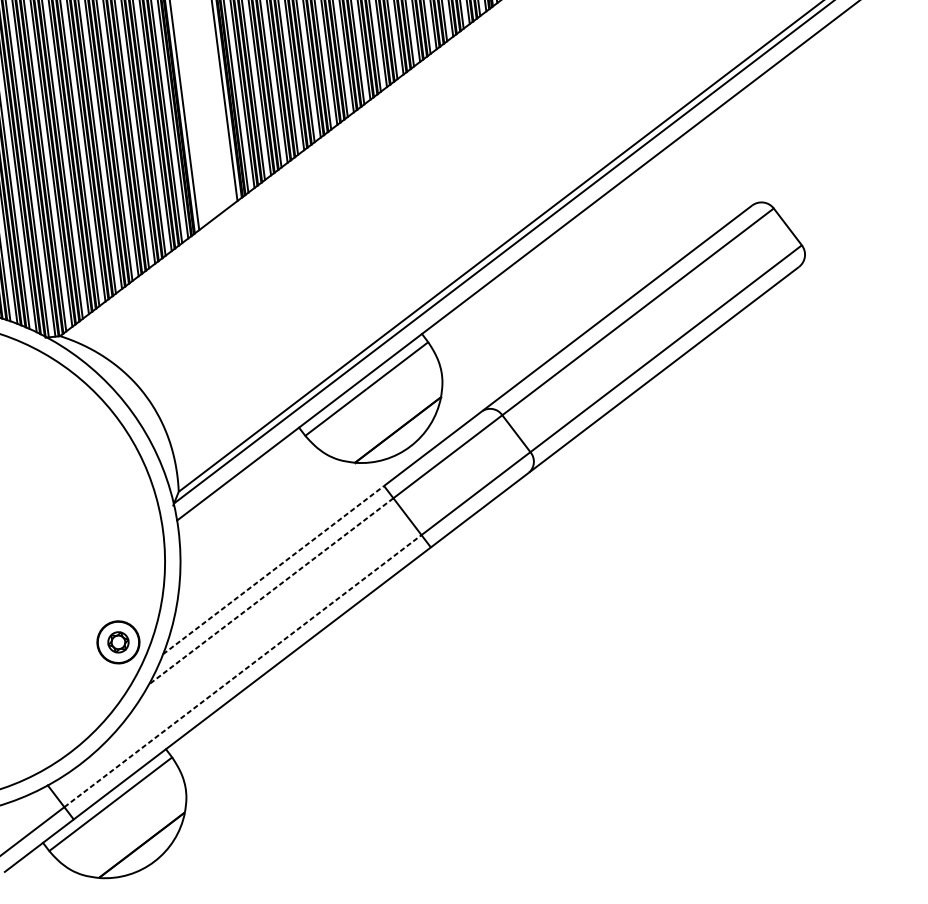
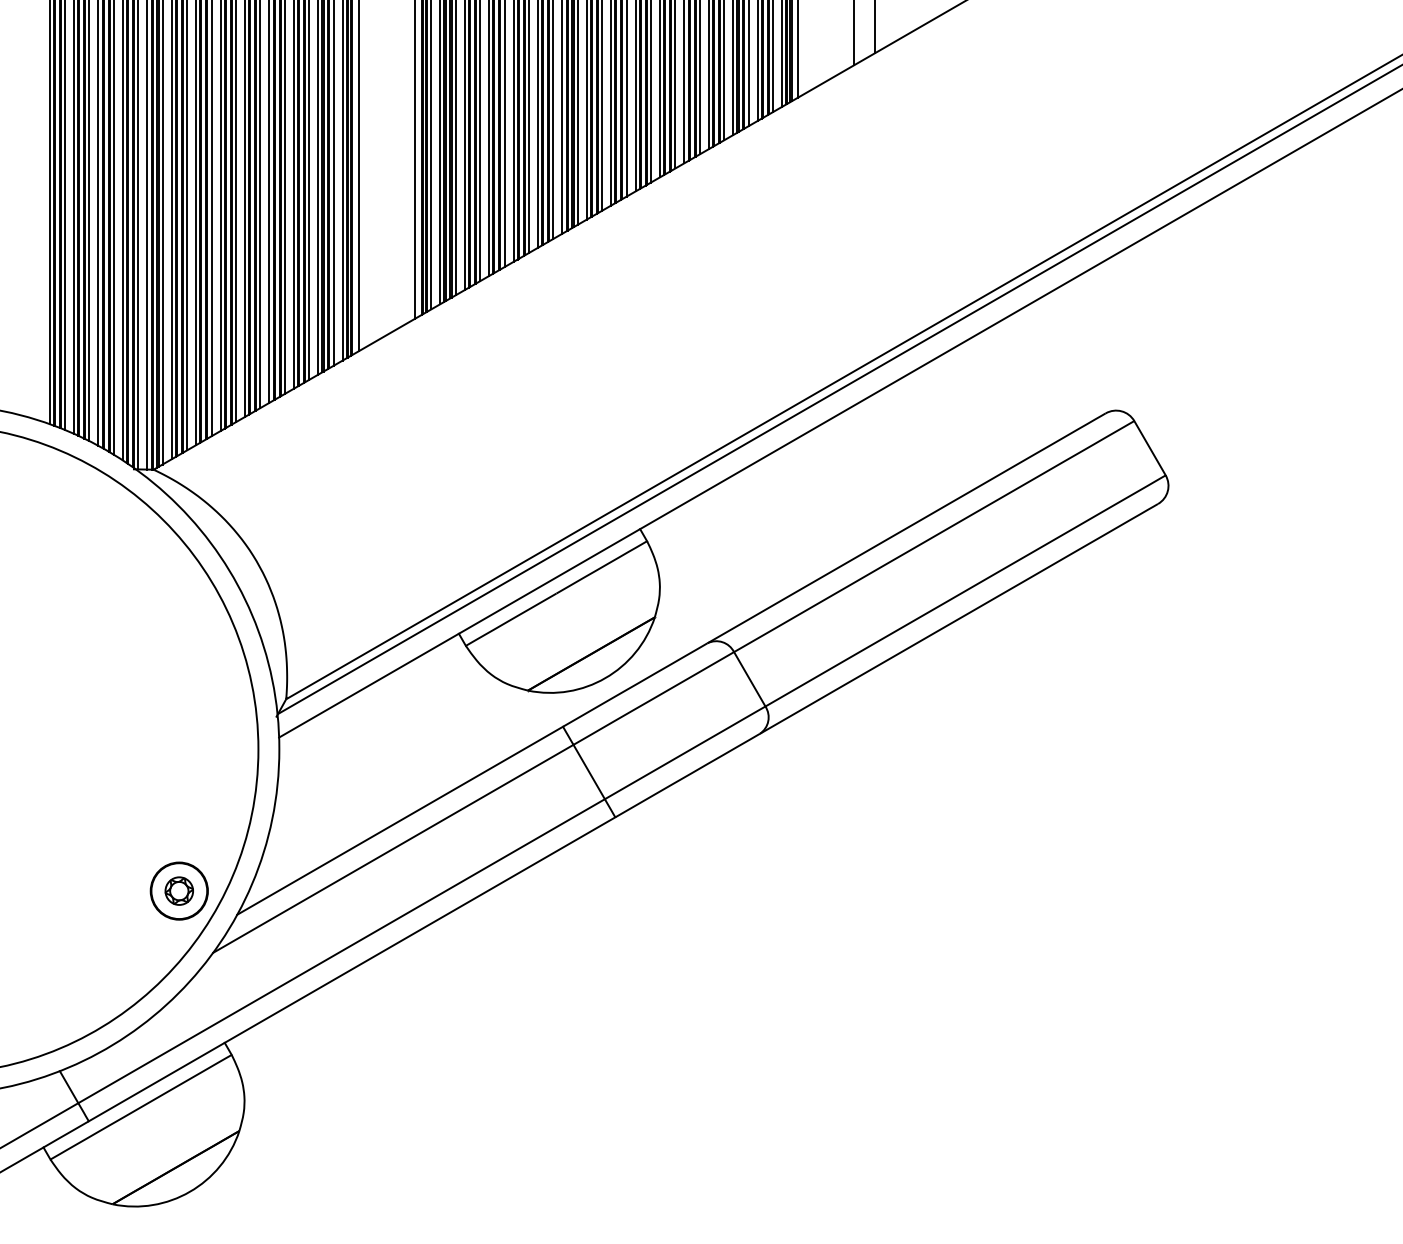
line: (273, 569) -> (400, 820), dashed -> solid
line: (270, 591) -> (392, 849), dashed -> solid
line: (243, 670) -> (342, 950), dashed -> solid

